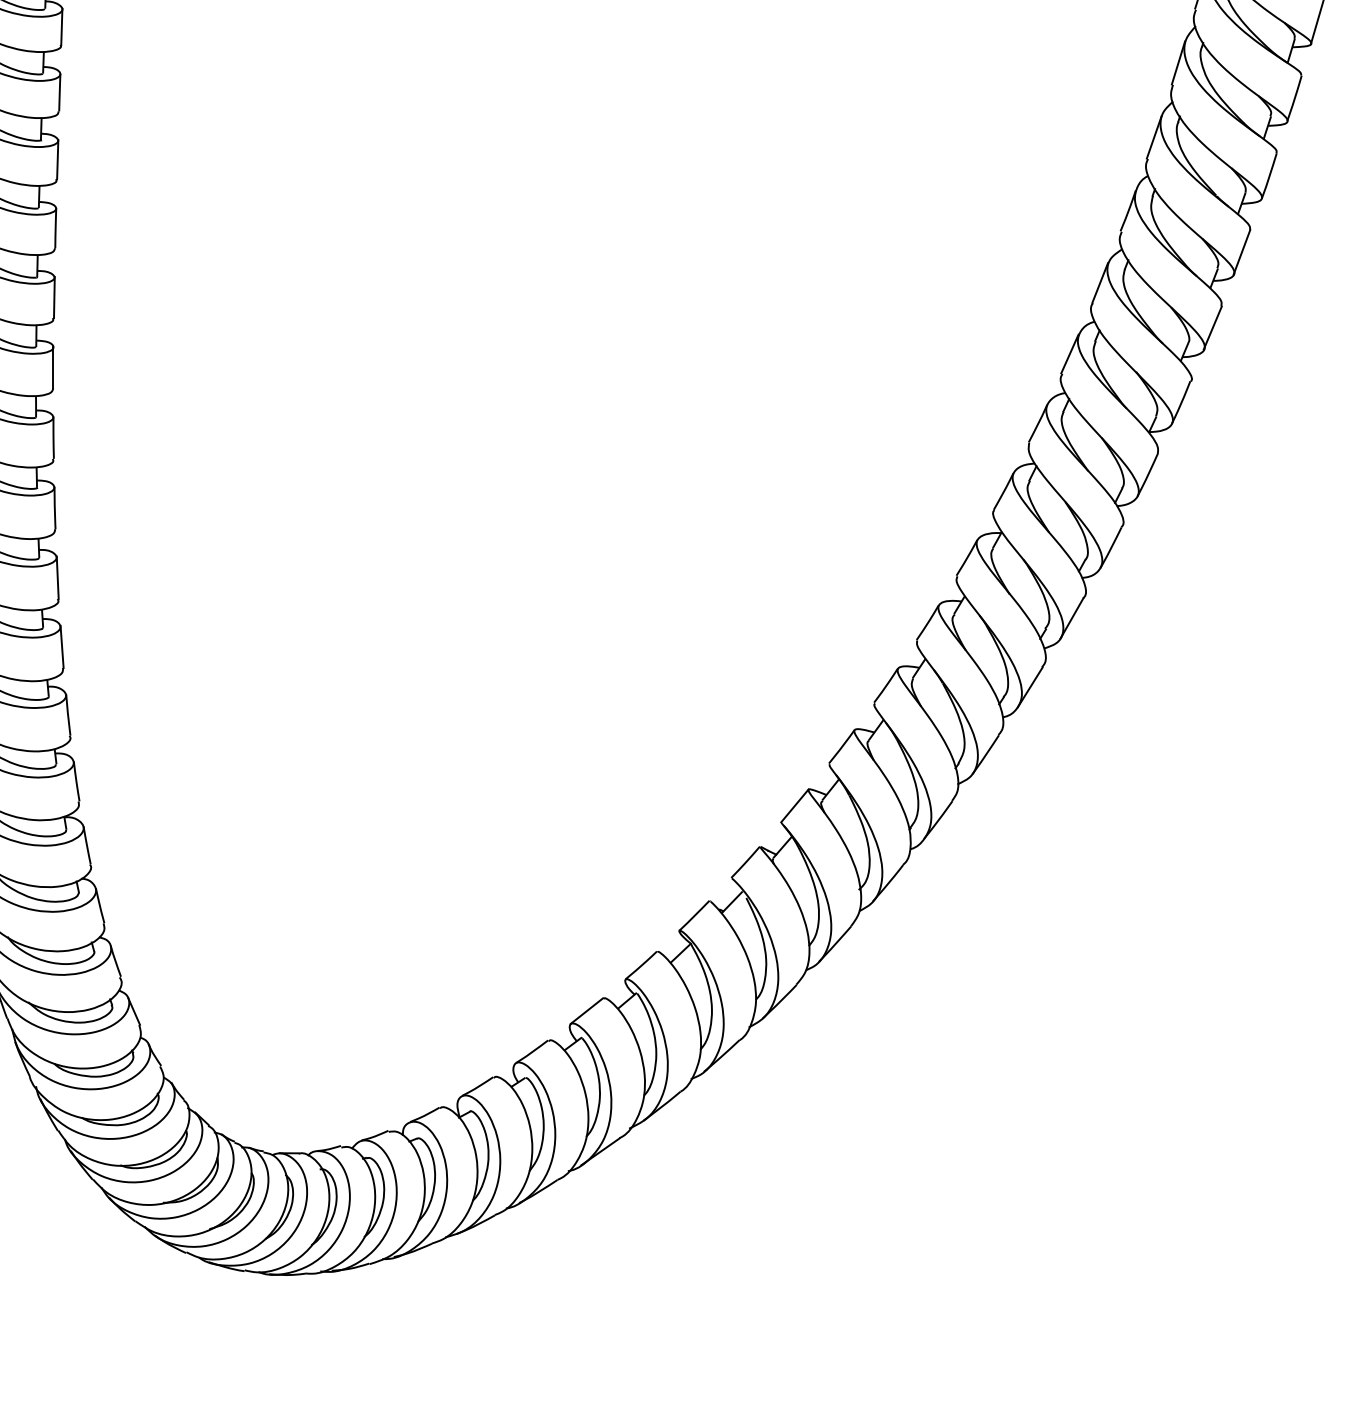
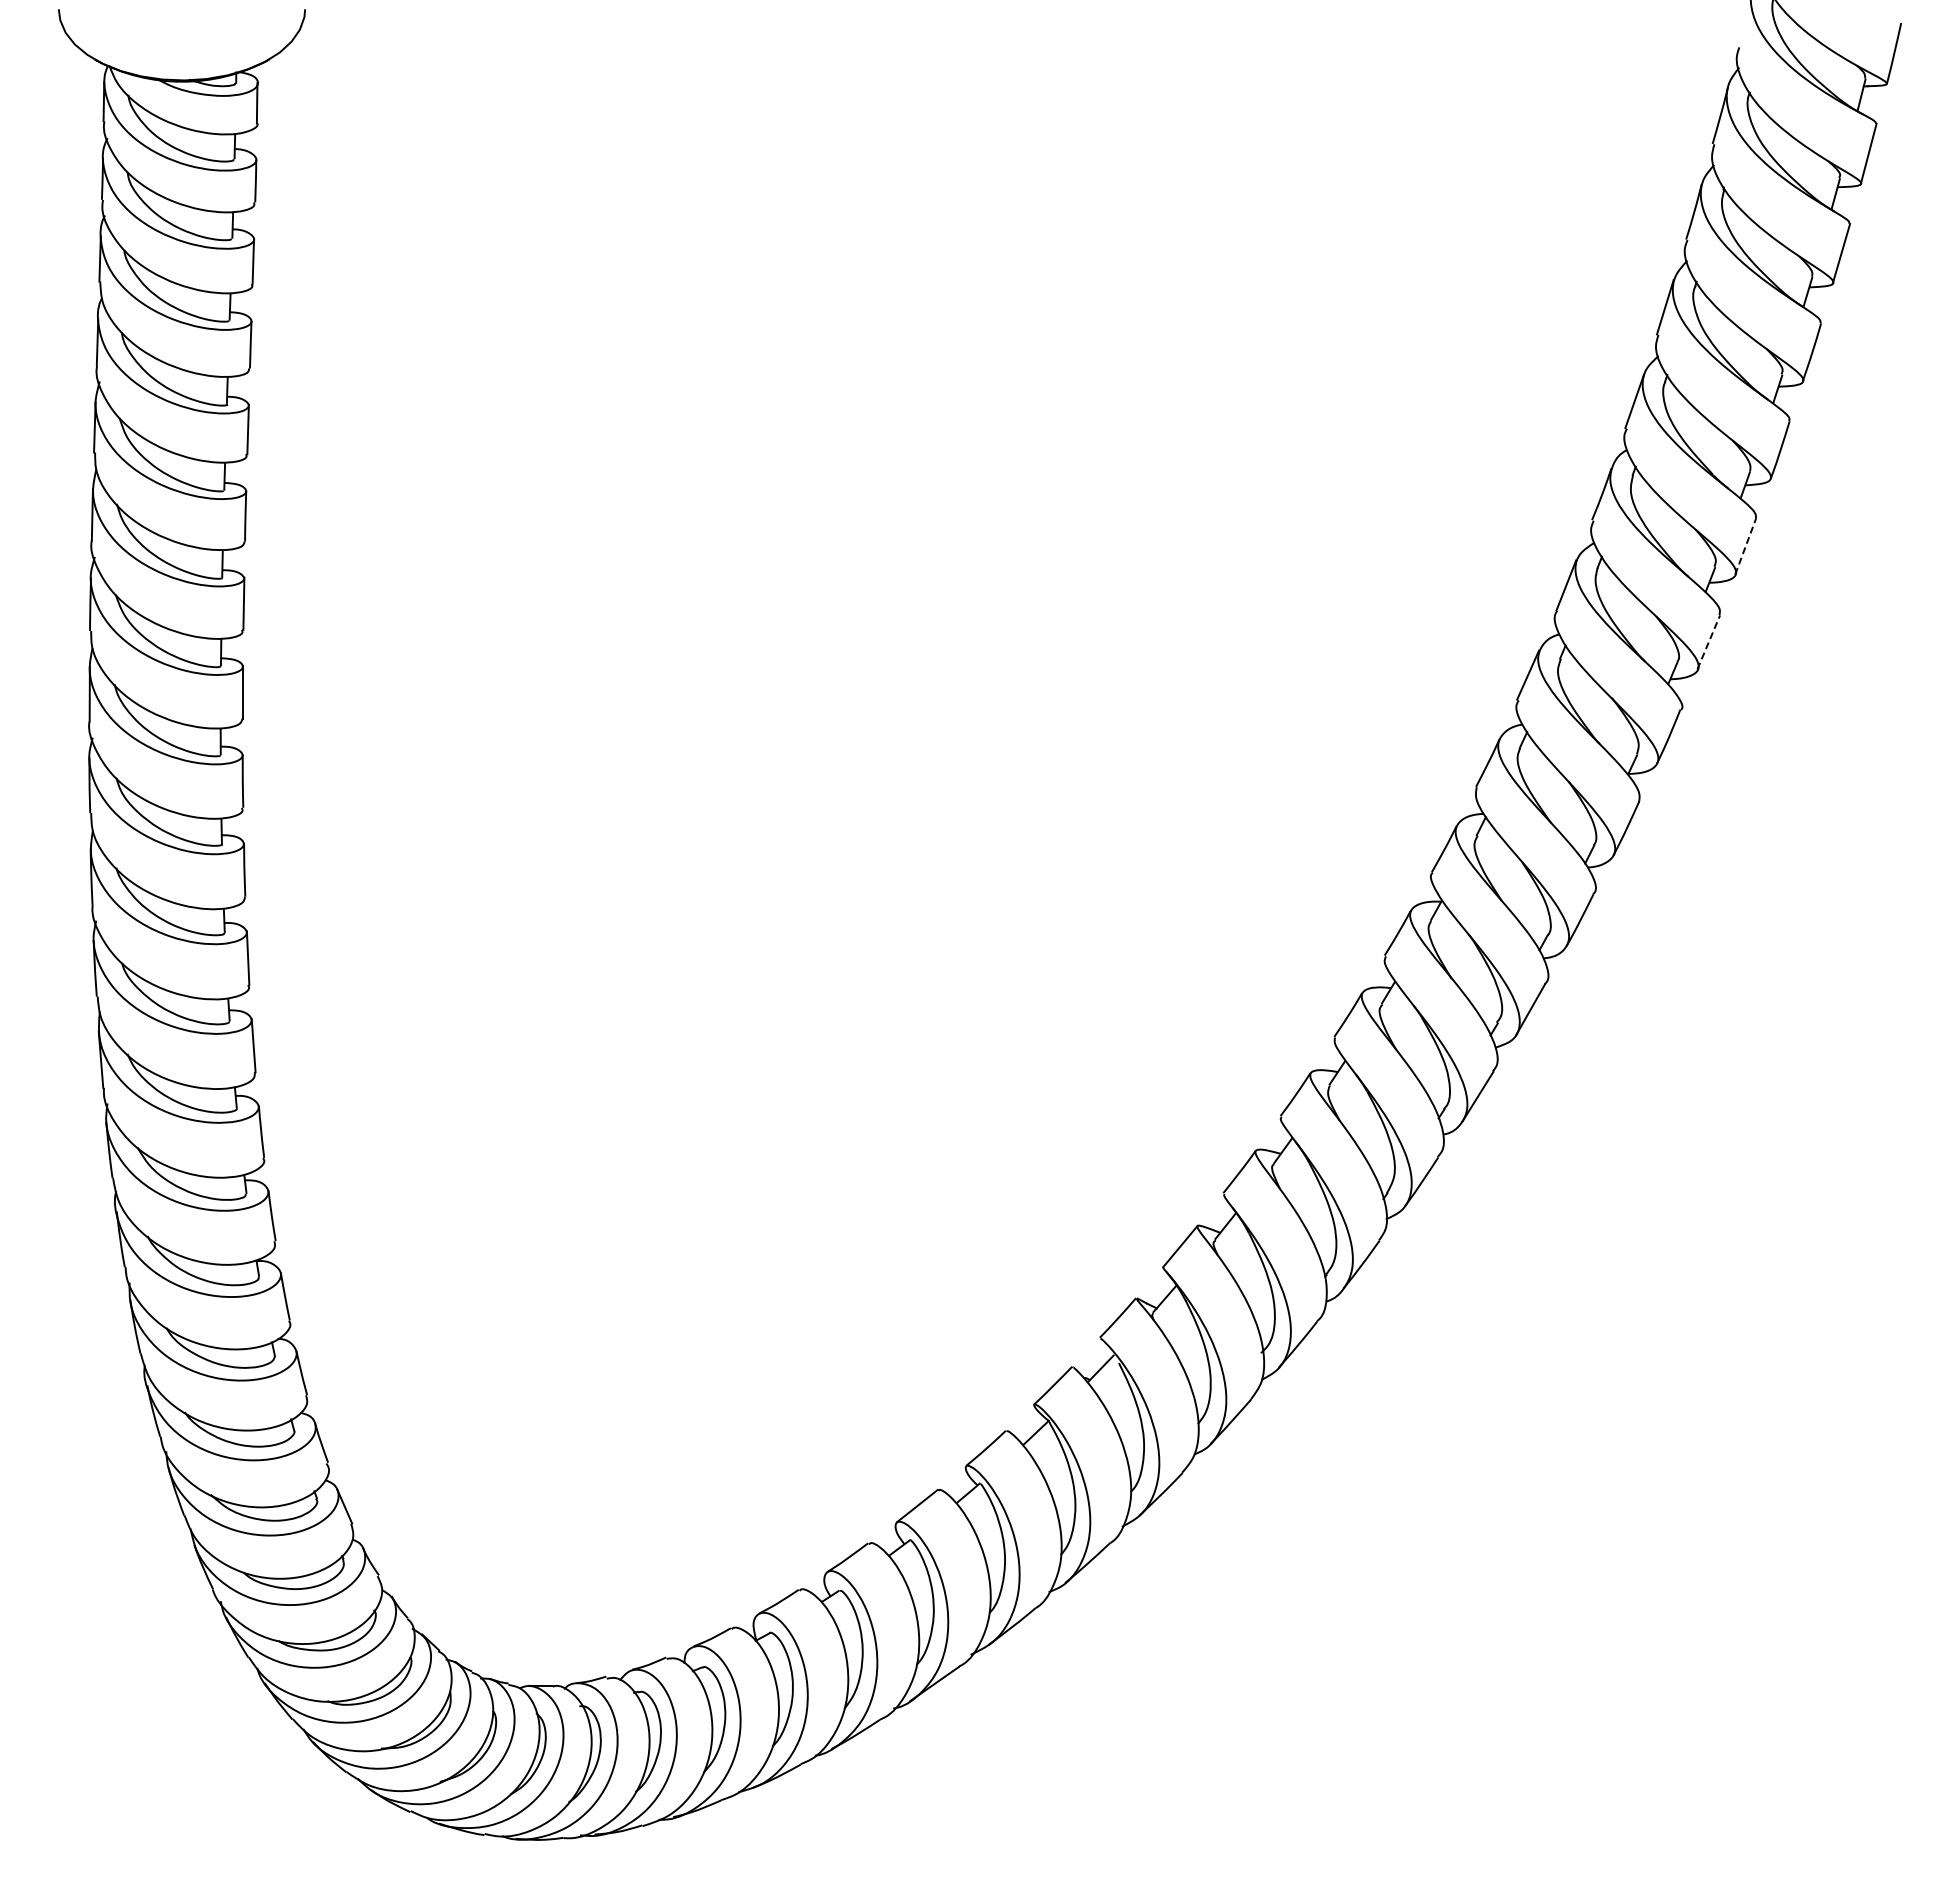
line: (1241, 252) -> (1745, 546), solid -> dashed
line: (1212, 327) -> (1708, 641), solid -> dashed

